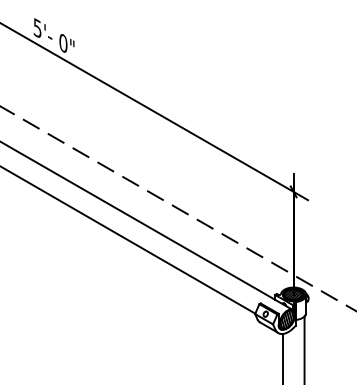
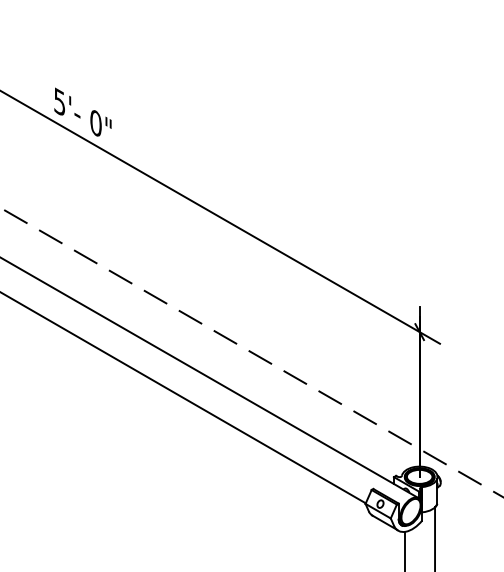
hatch: (293, 294) -> (419, 476), removed
hatch: (287, 319) -> (410, 511), removed

